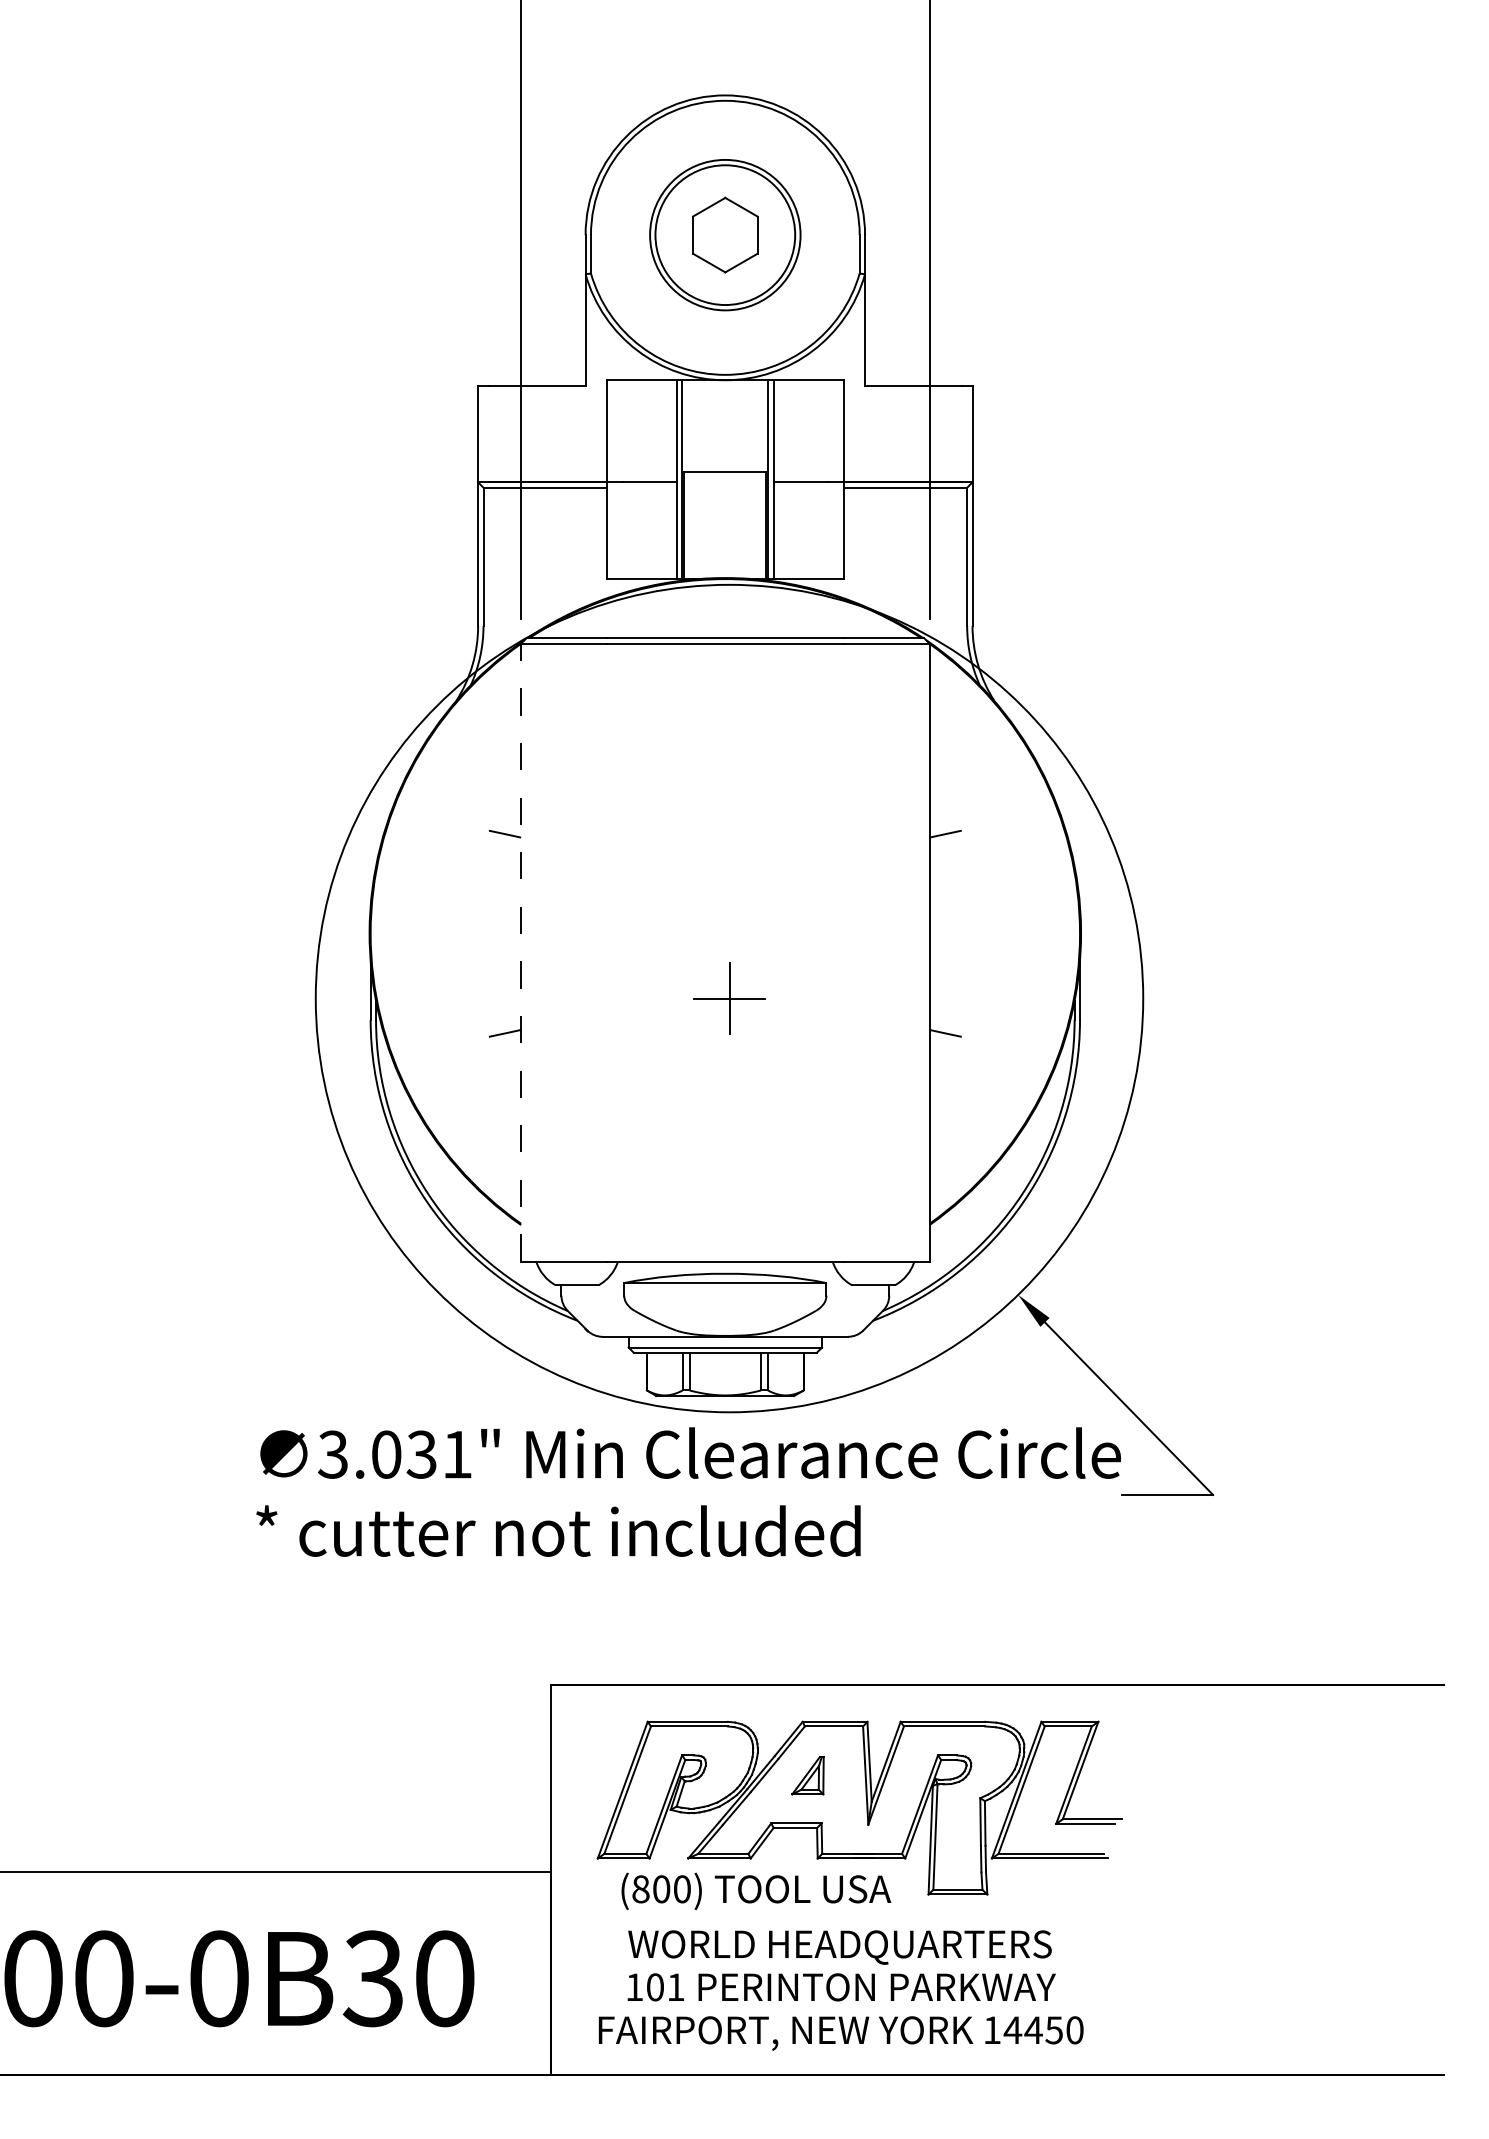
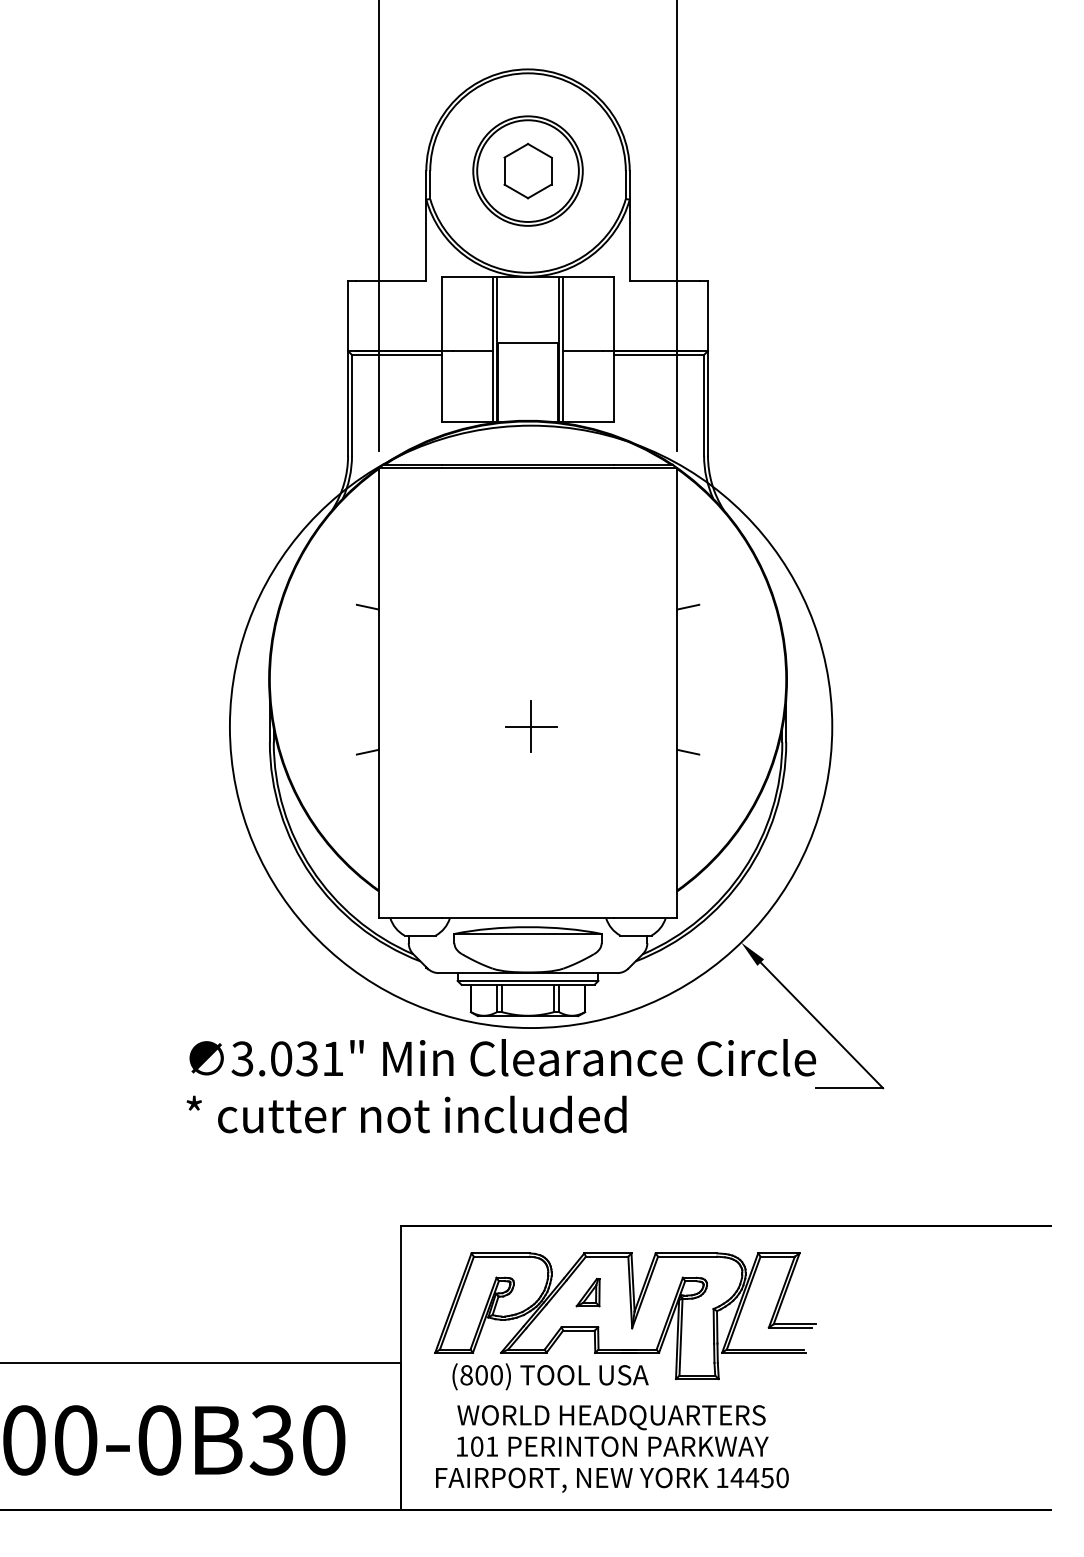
line: (521, 952) -> (379, 693), dashed -> solid

